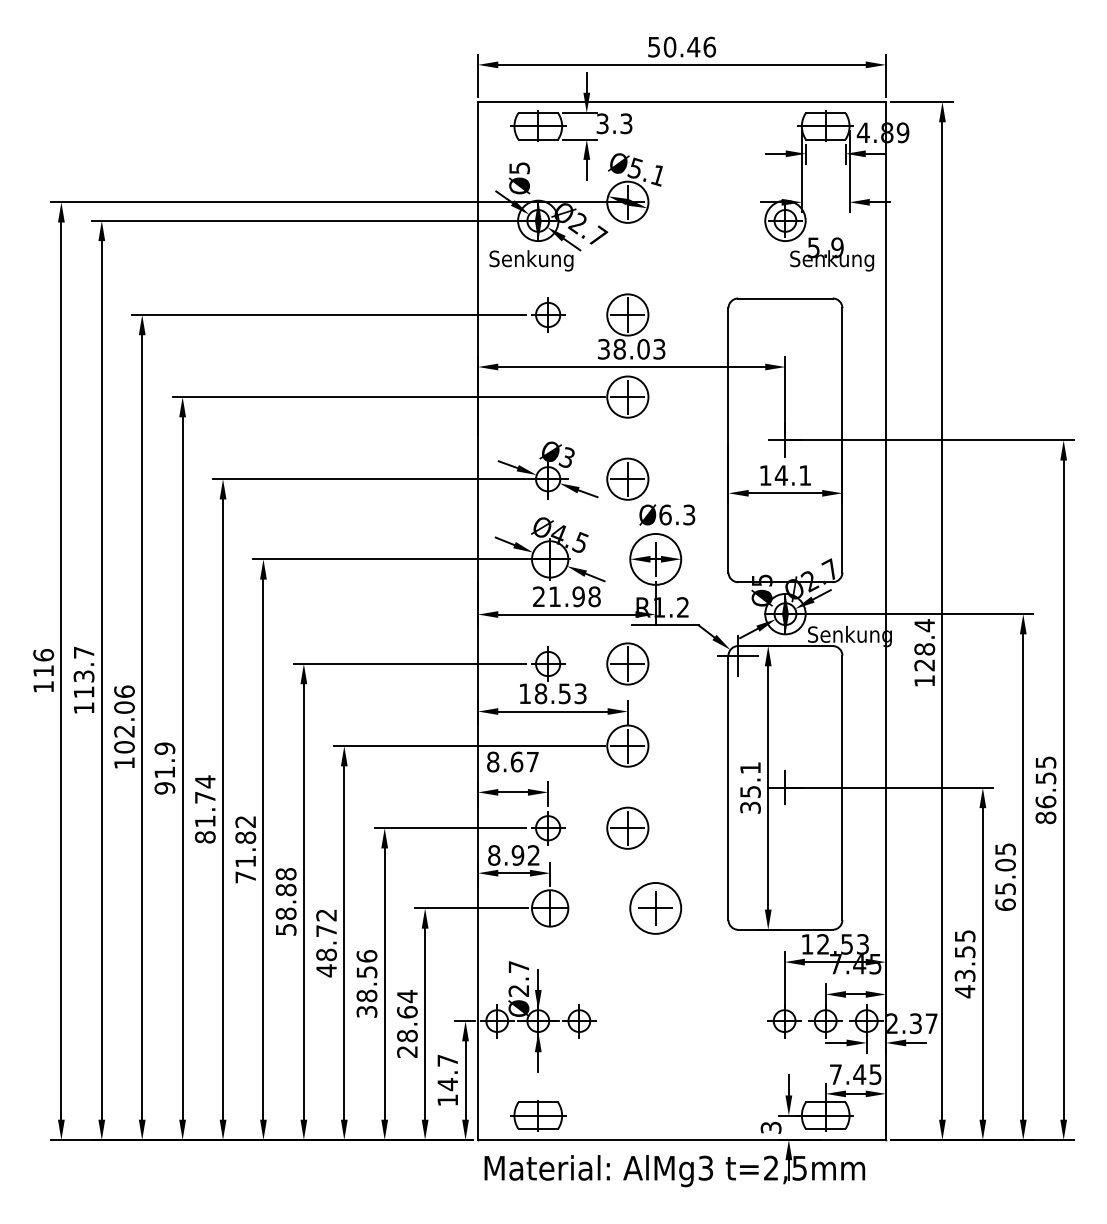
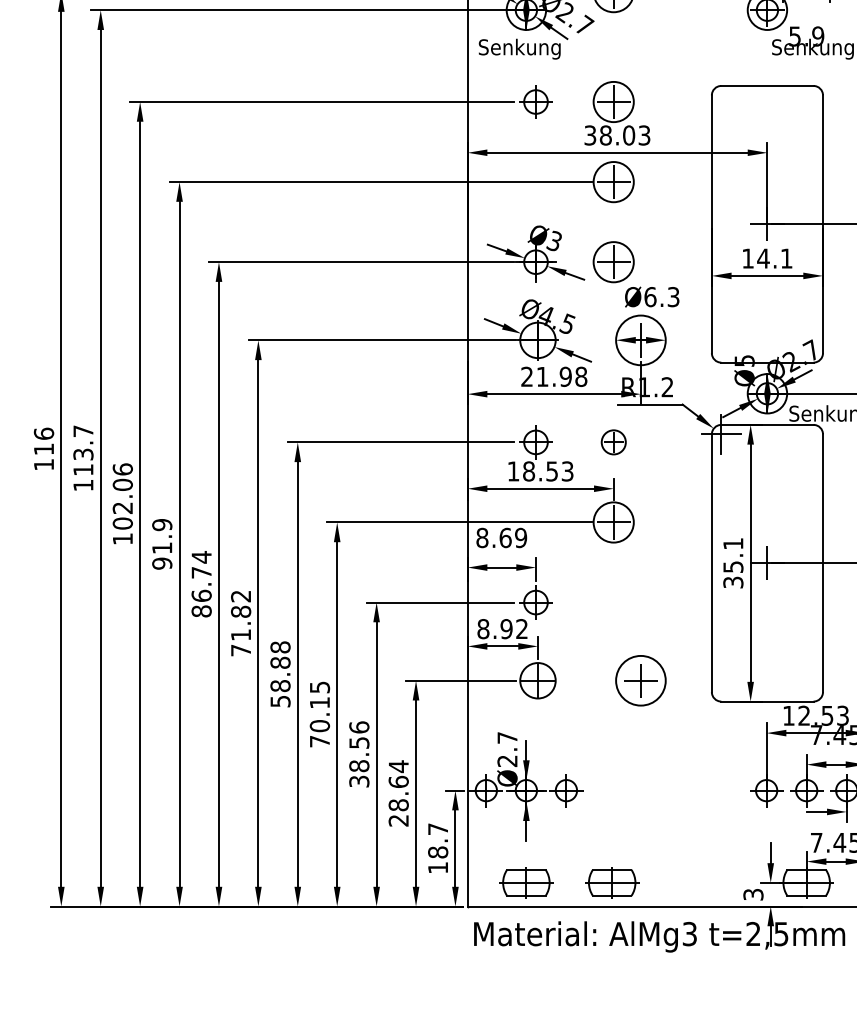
part: (627, 663) -> (613, 441), size x0.6
text: (532, 761) -> (520, 537), 8.67 -> 8.69
text: (205, 821) -> (201, 595), 81.74 -> 86.74
part: (627, 827) -> (613, 601), removed
text: (326, 943) -> (319, 714), 48.72 -> 70.15
text: (447, 1084) -> (437, 852), 14.7 -> 18.7
part: (626, 1115) -> (612, 882), added

